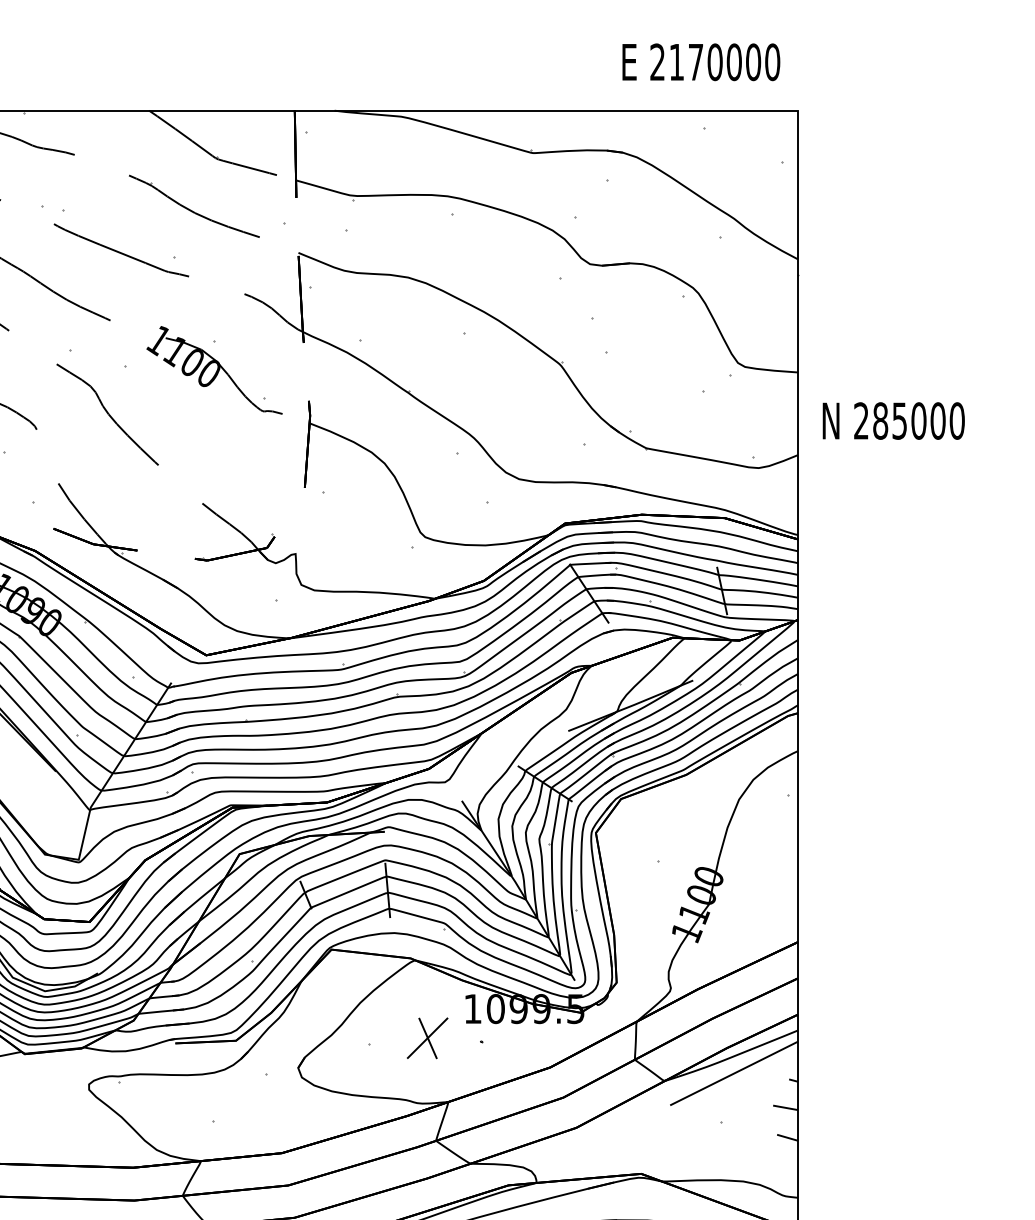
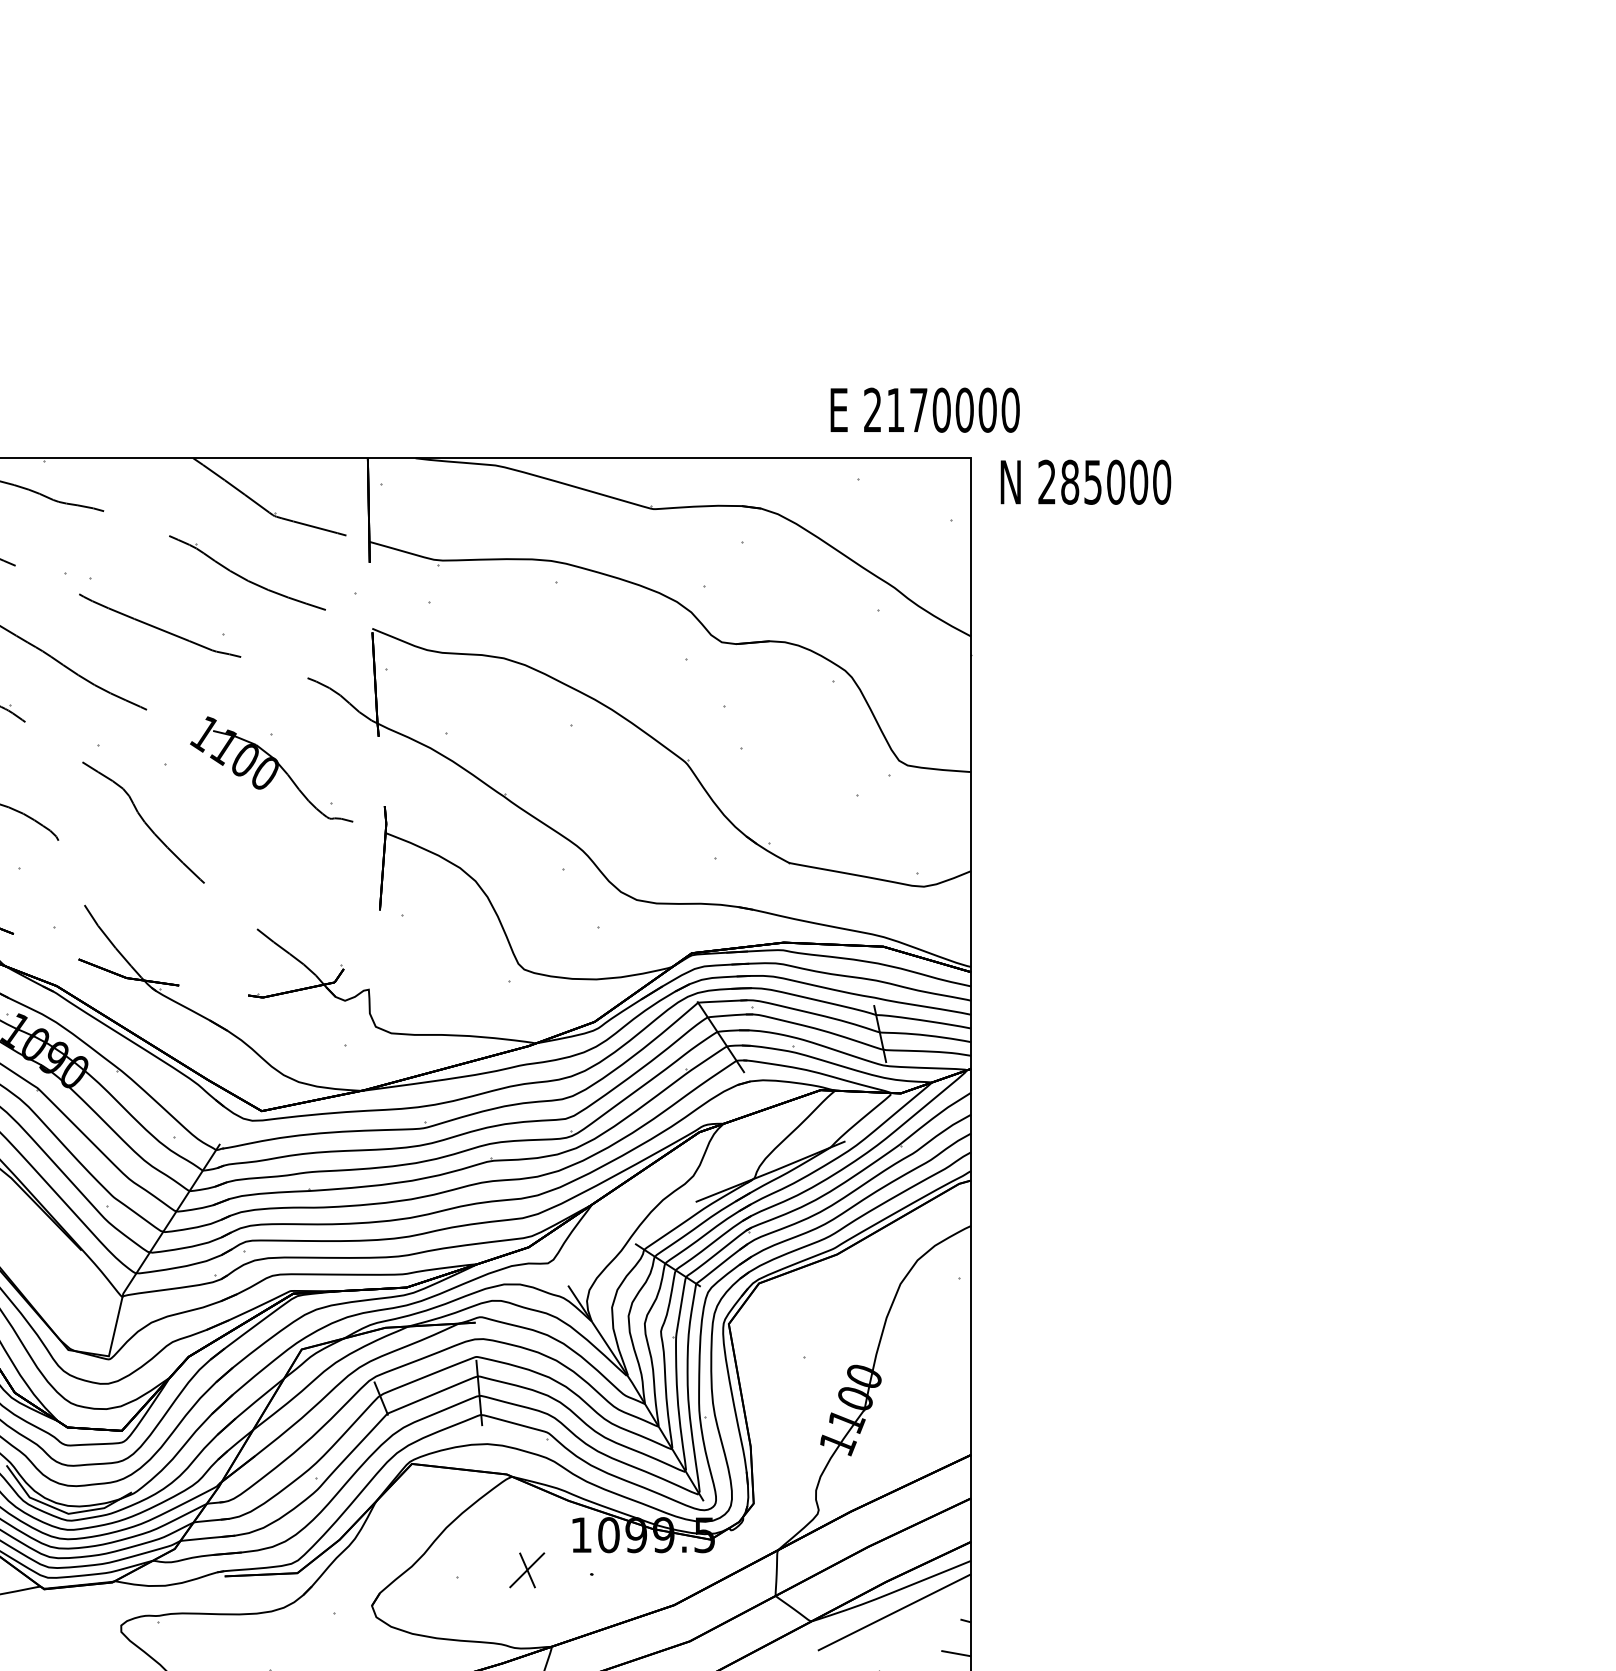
text: (700, 61) -> (924, 409), moved
text: (893, 420) -> (1085, 481), moved
part: (427, 1038) -> (527, 1570), size x0.71

